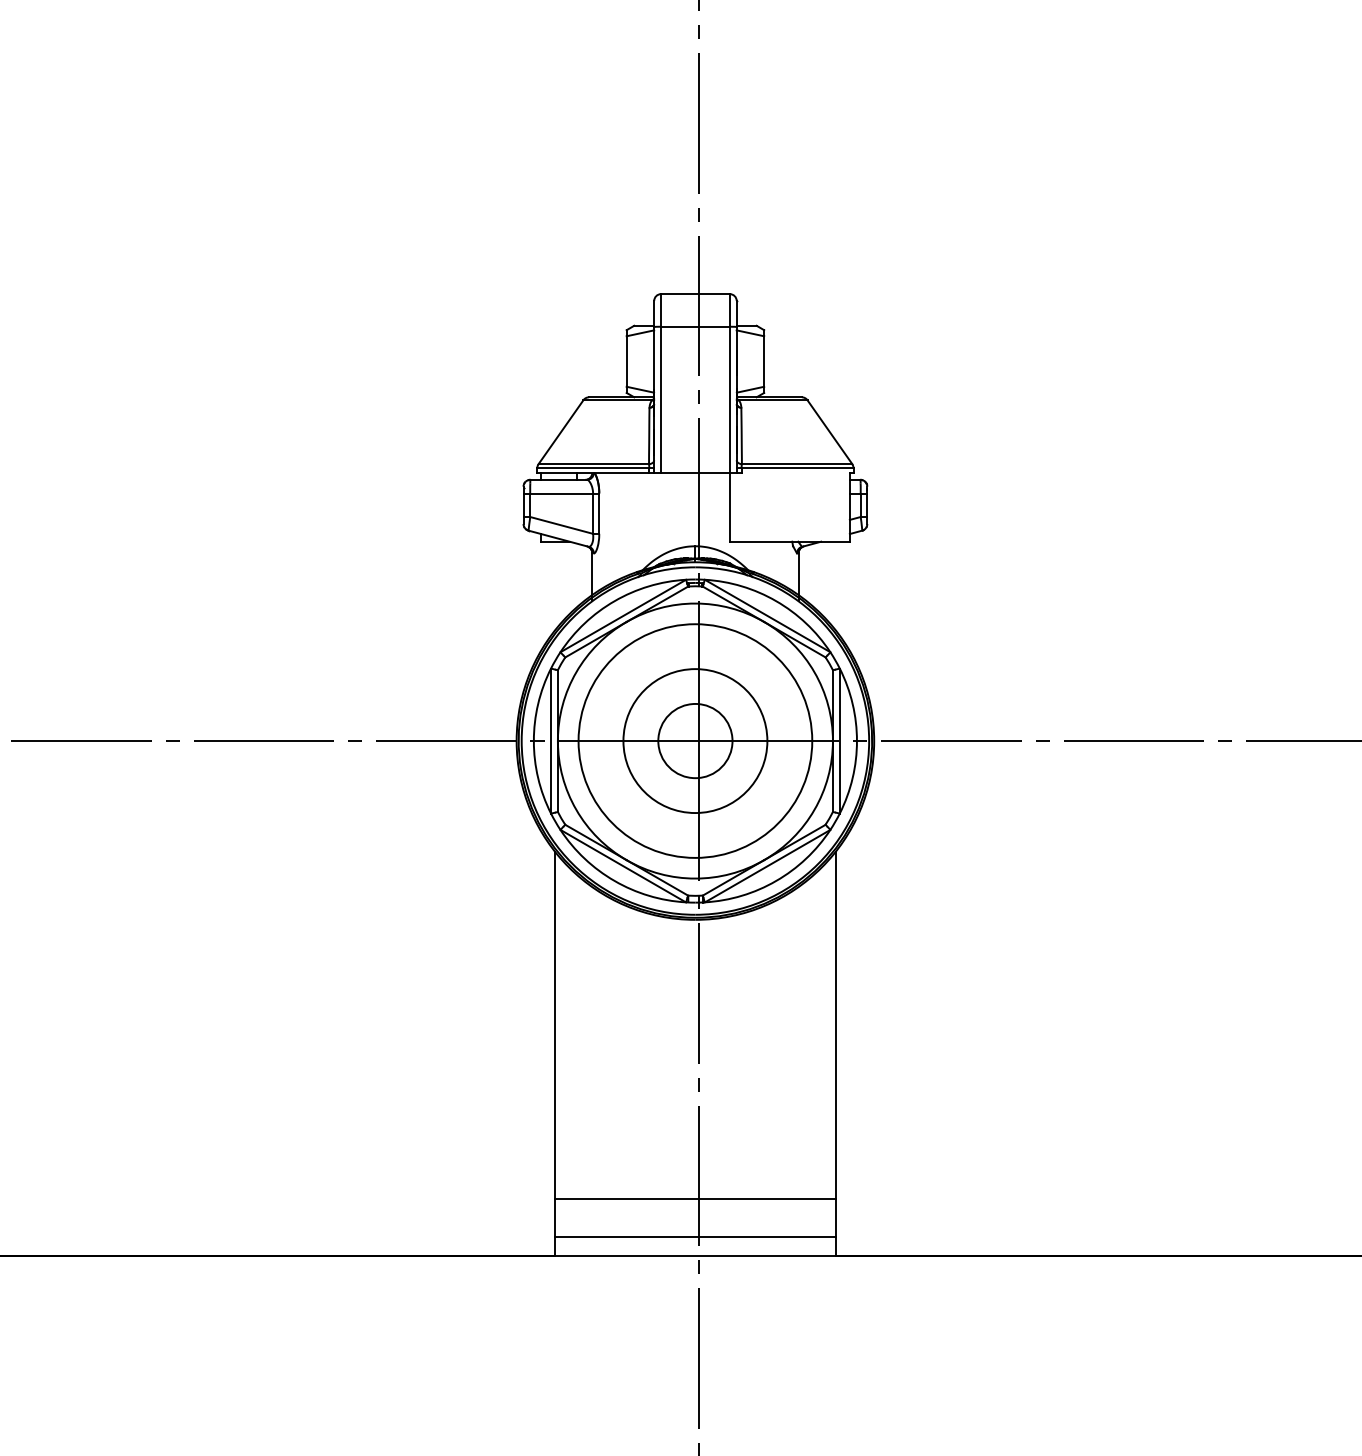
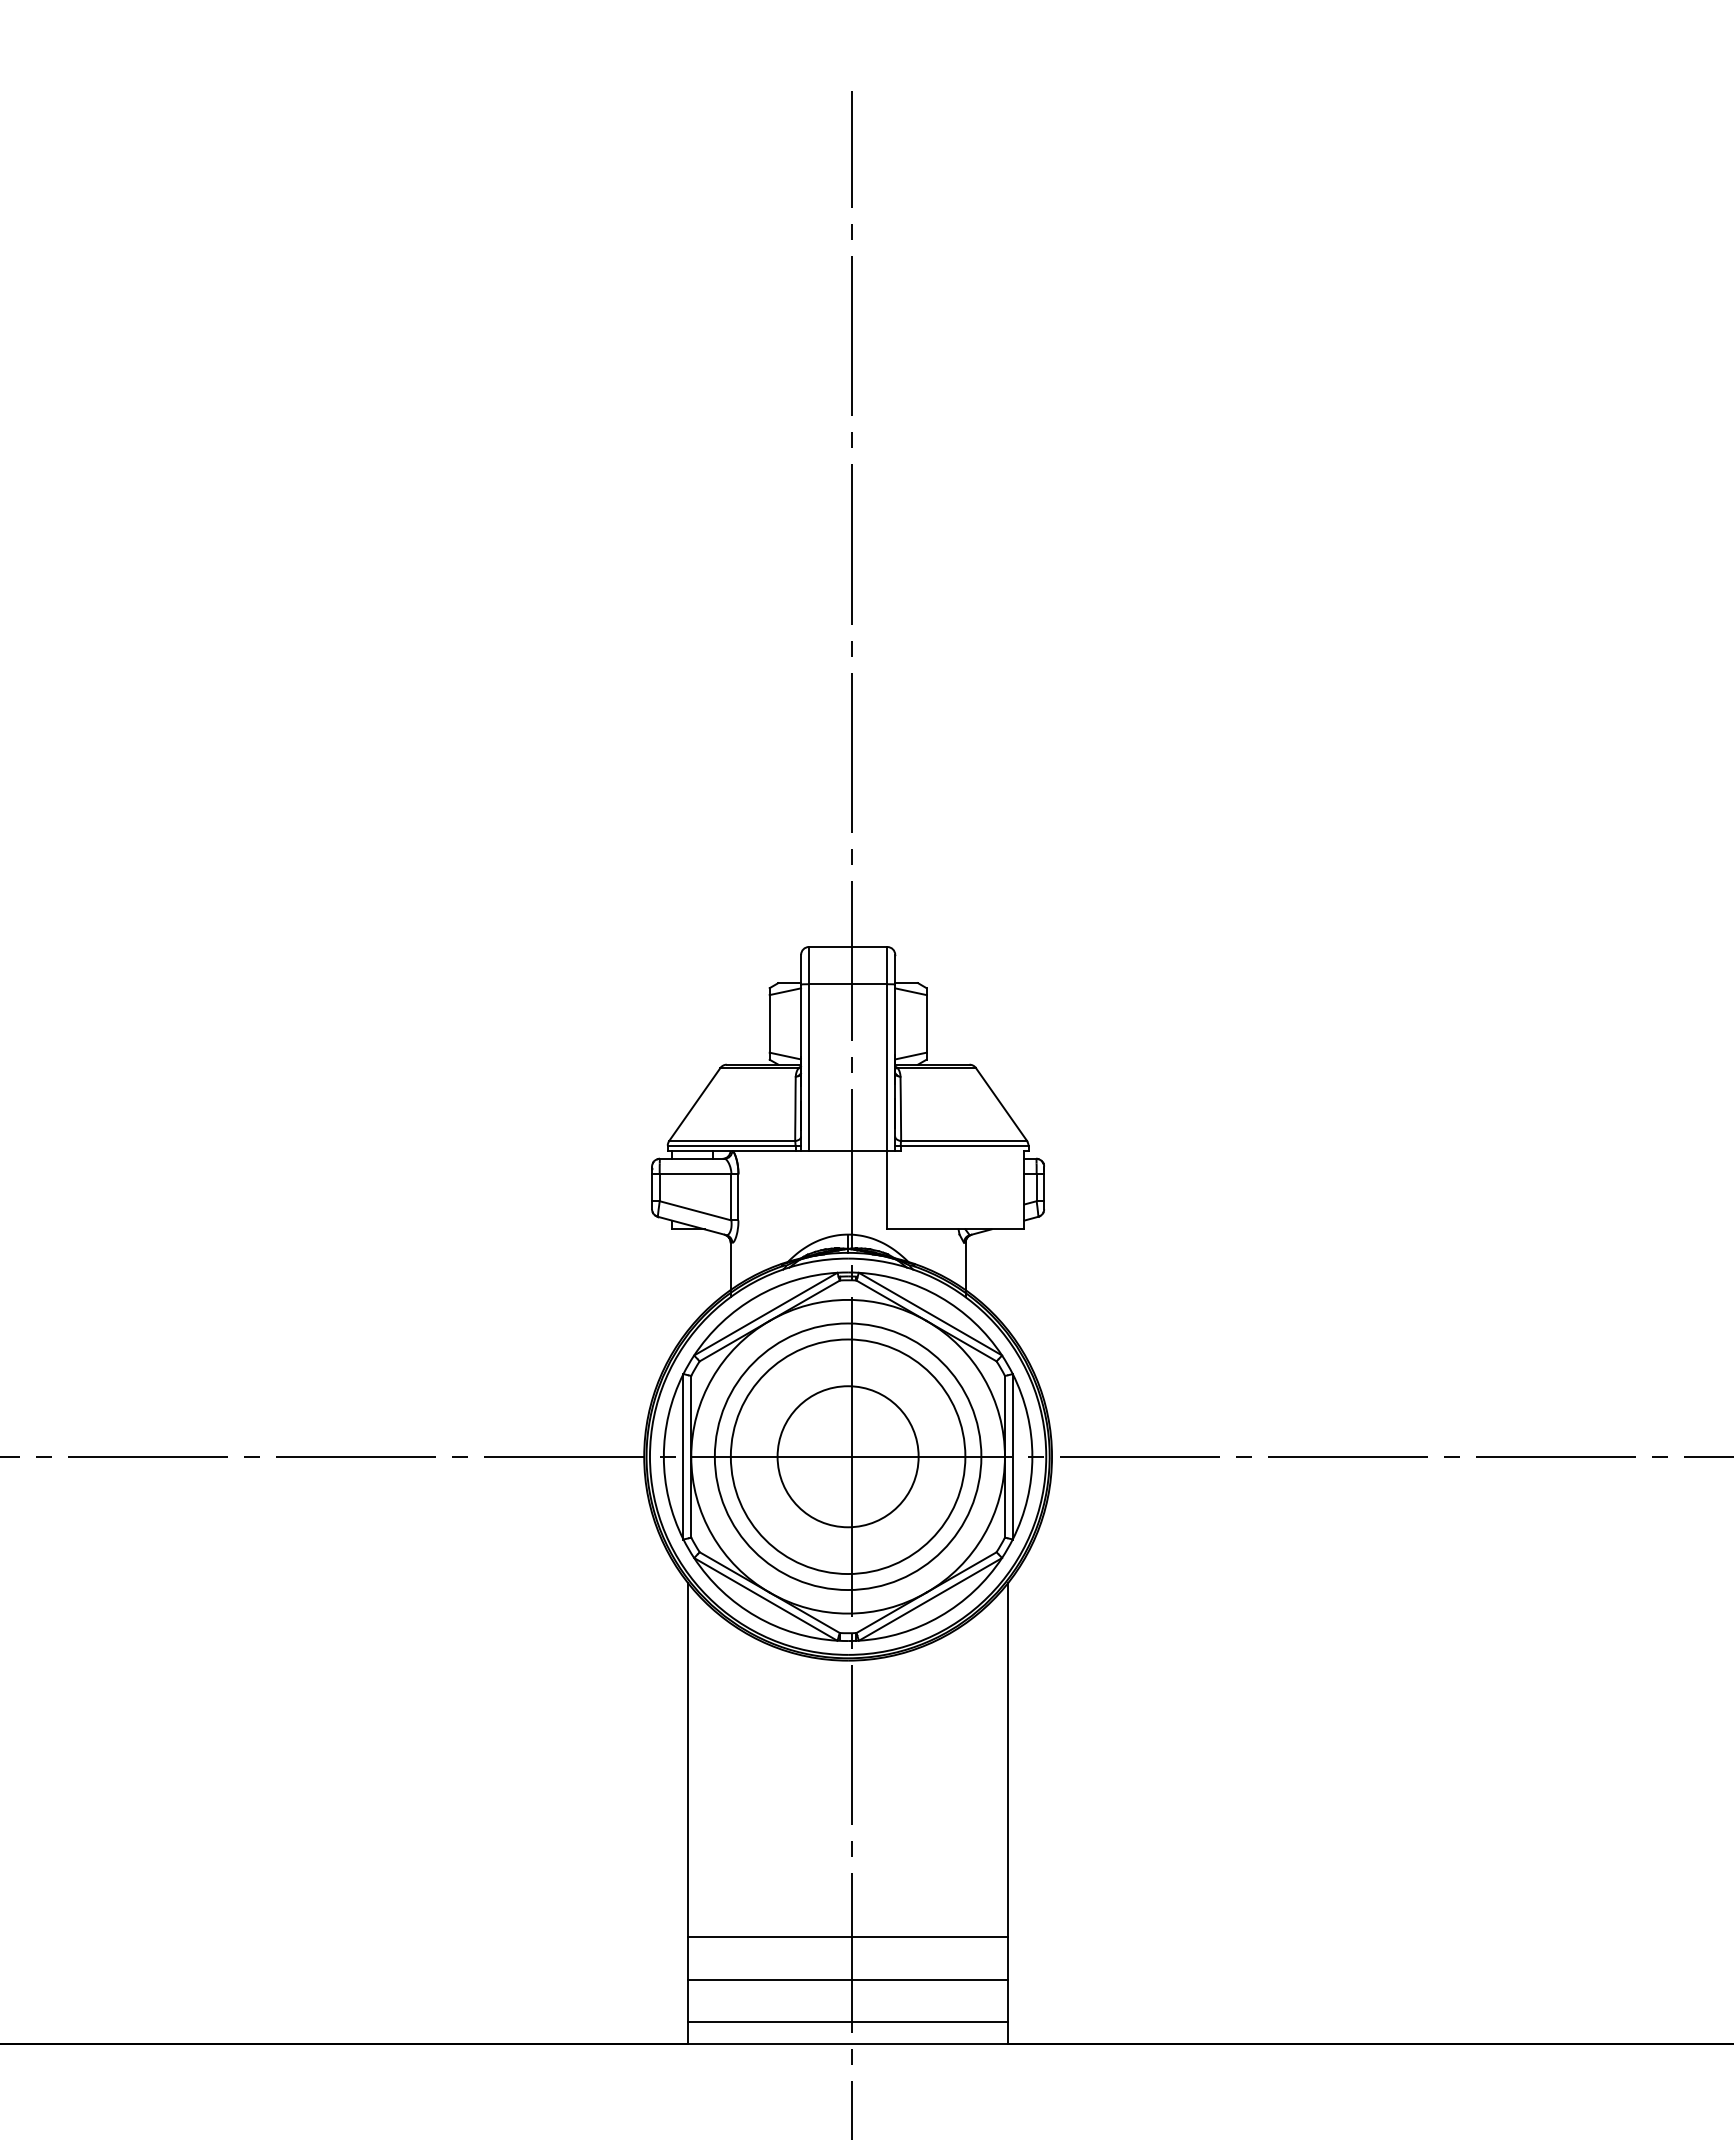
circle: (694, 740) -> (847, 1456), size x1.43
circle: (694, 740) -> (847, 1456), size x1.67
line: (695, 1161) -> (848, 1936), added

